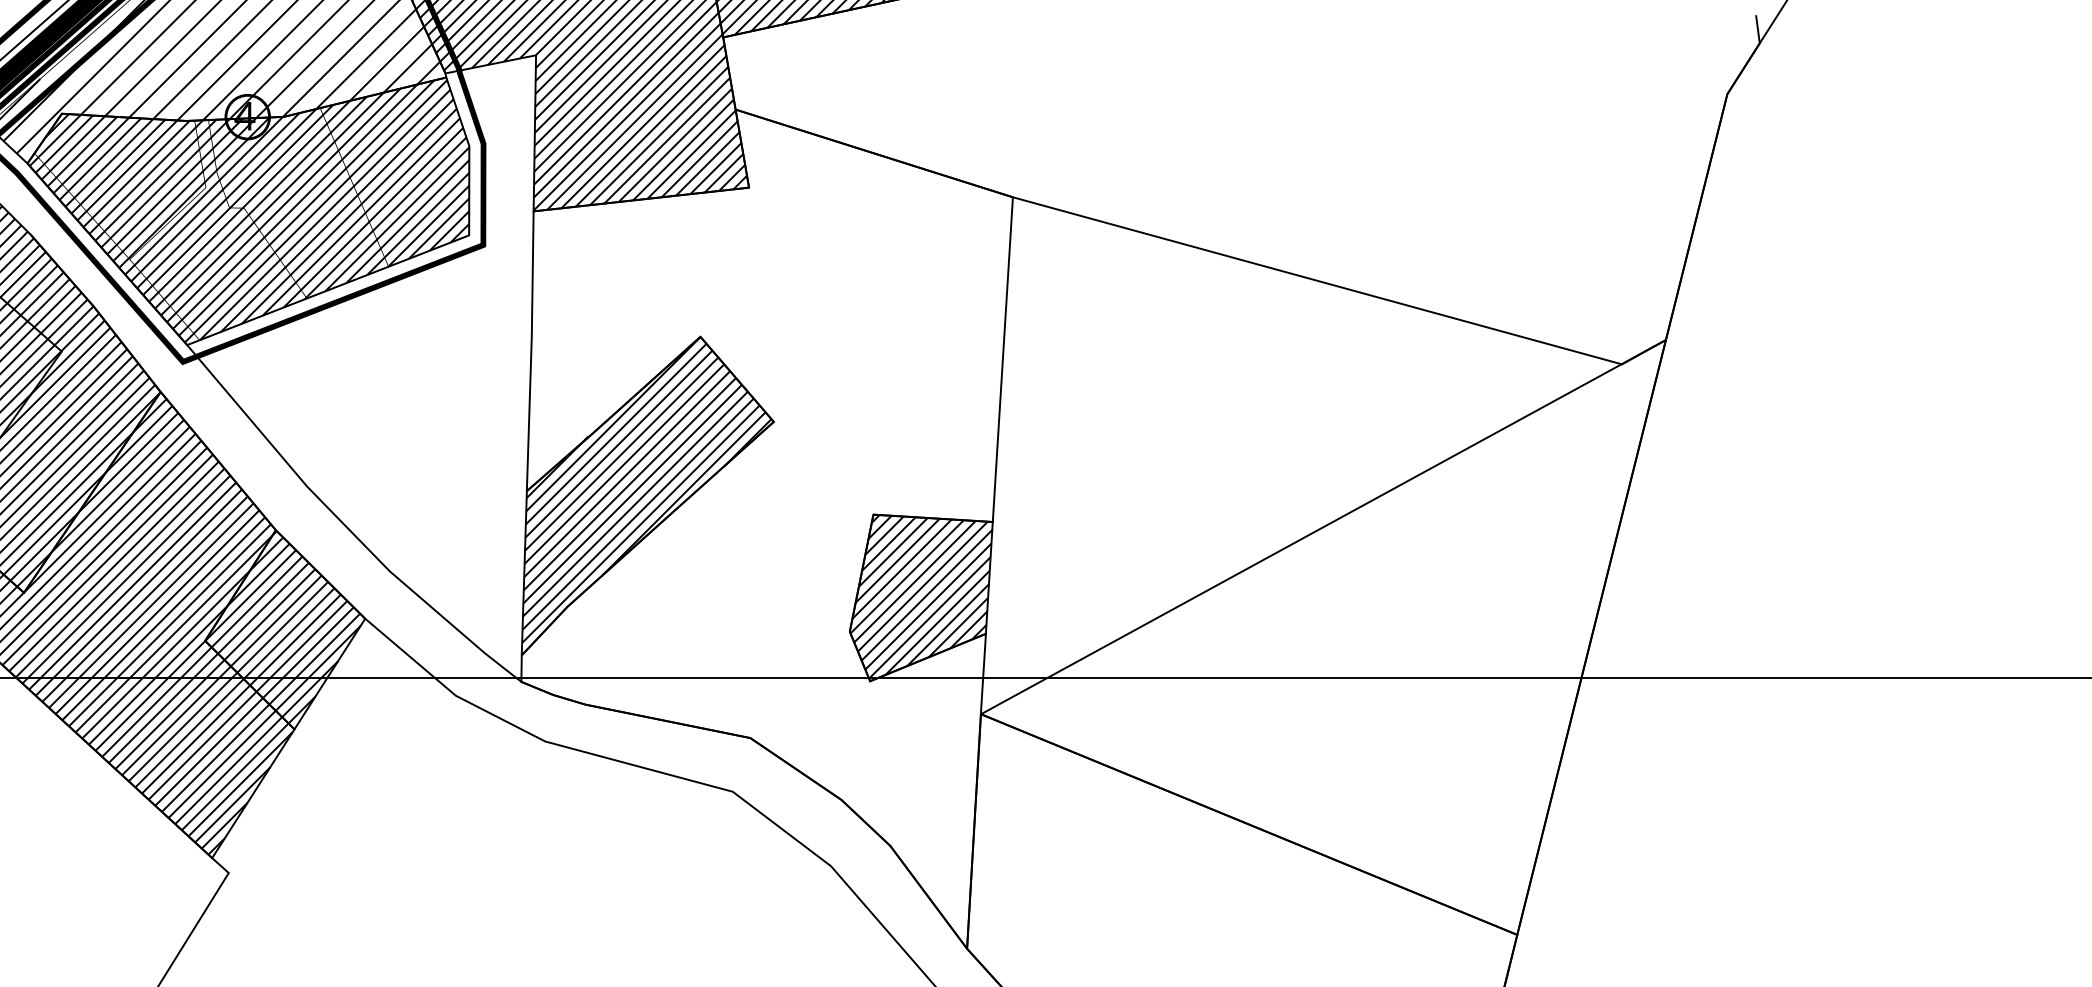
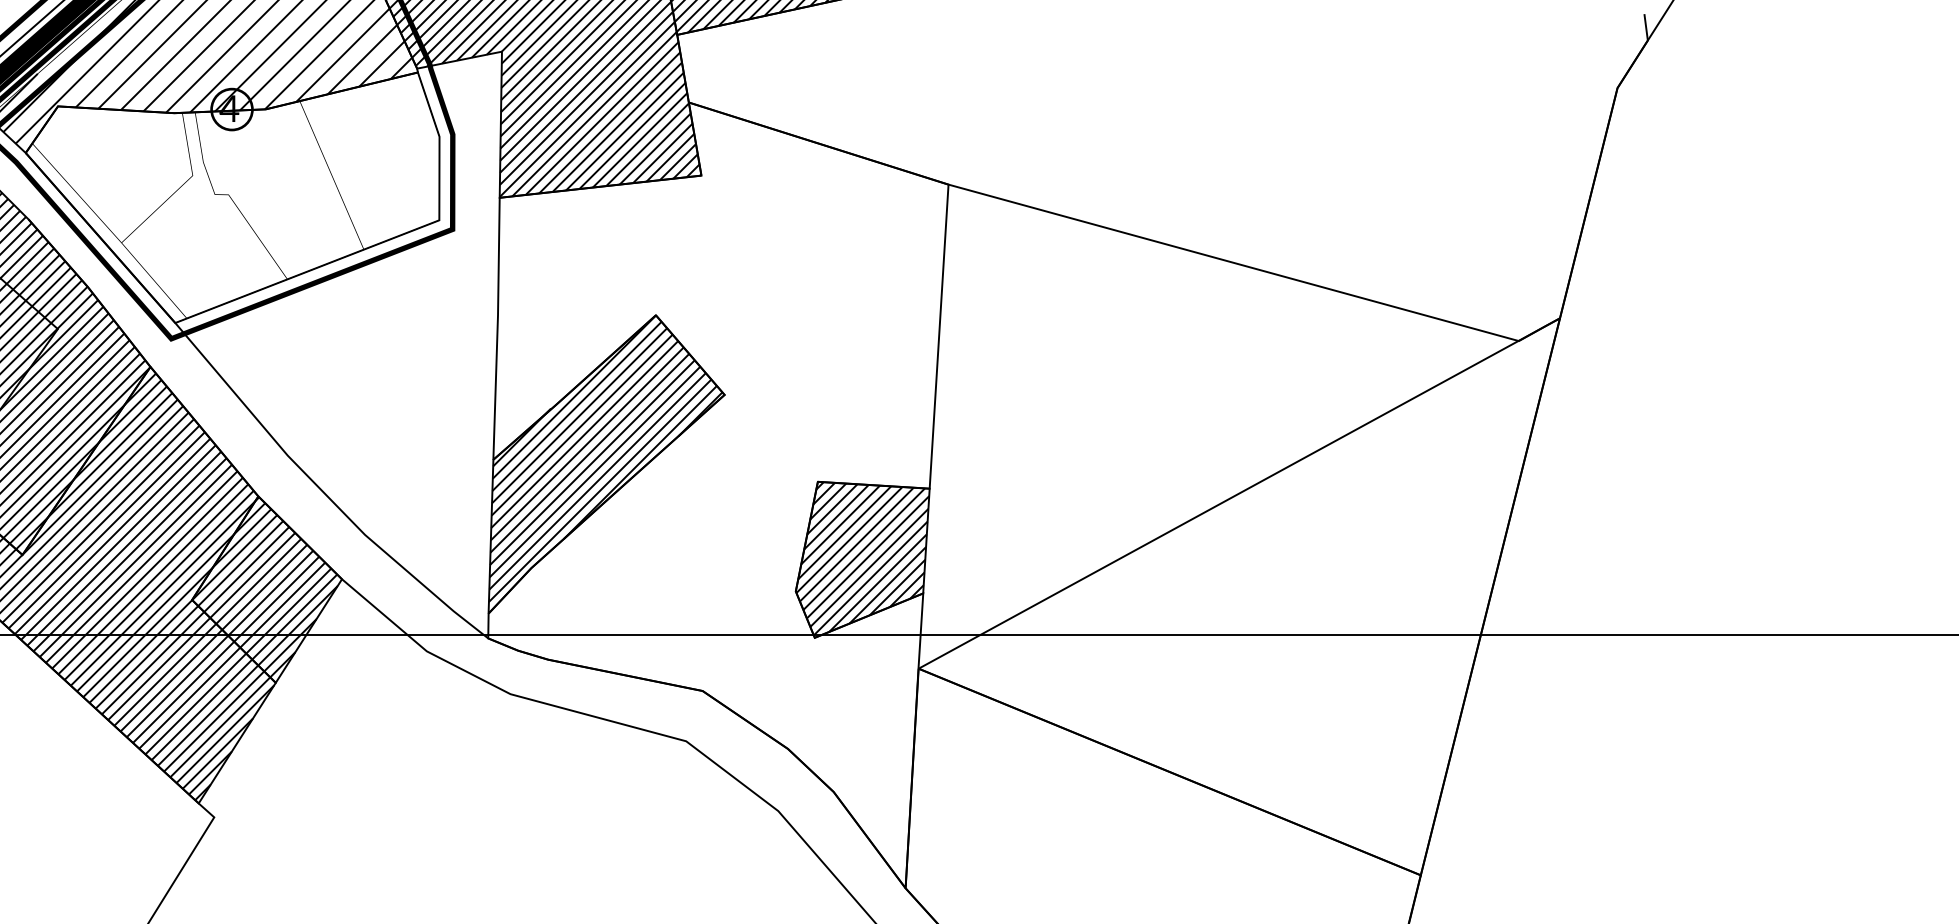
hatch: (249, 211) -> (233, 197), removed

